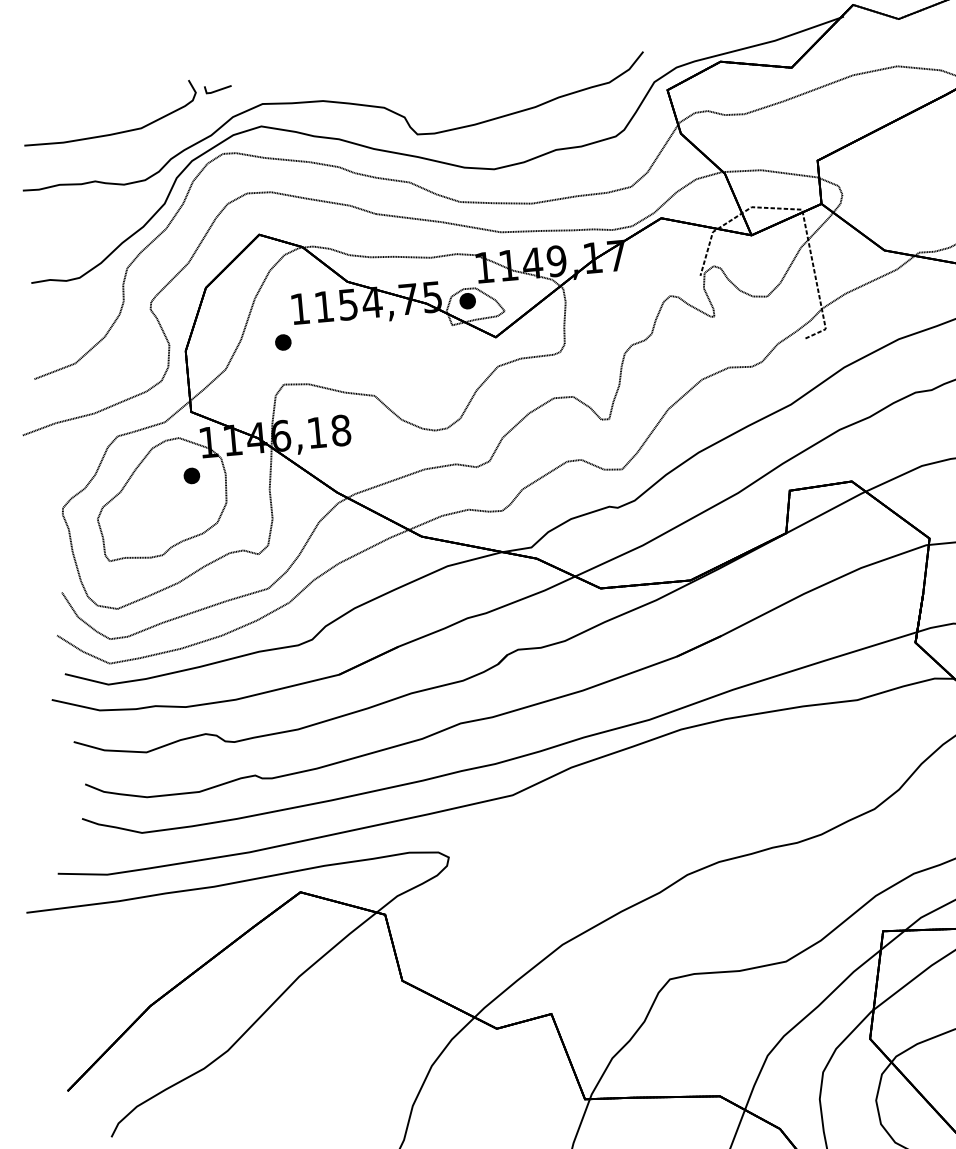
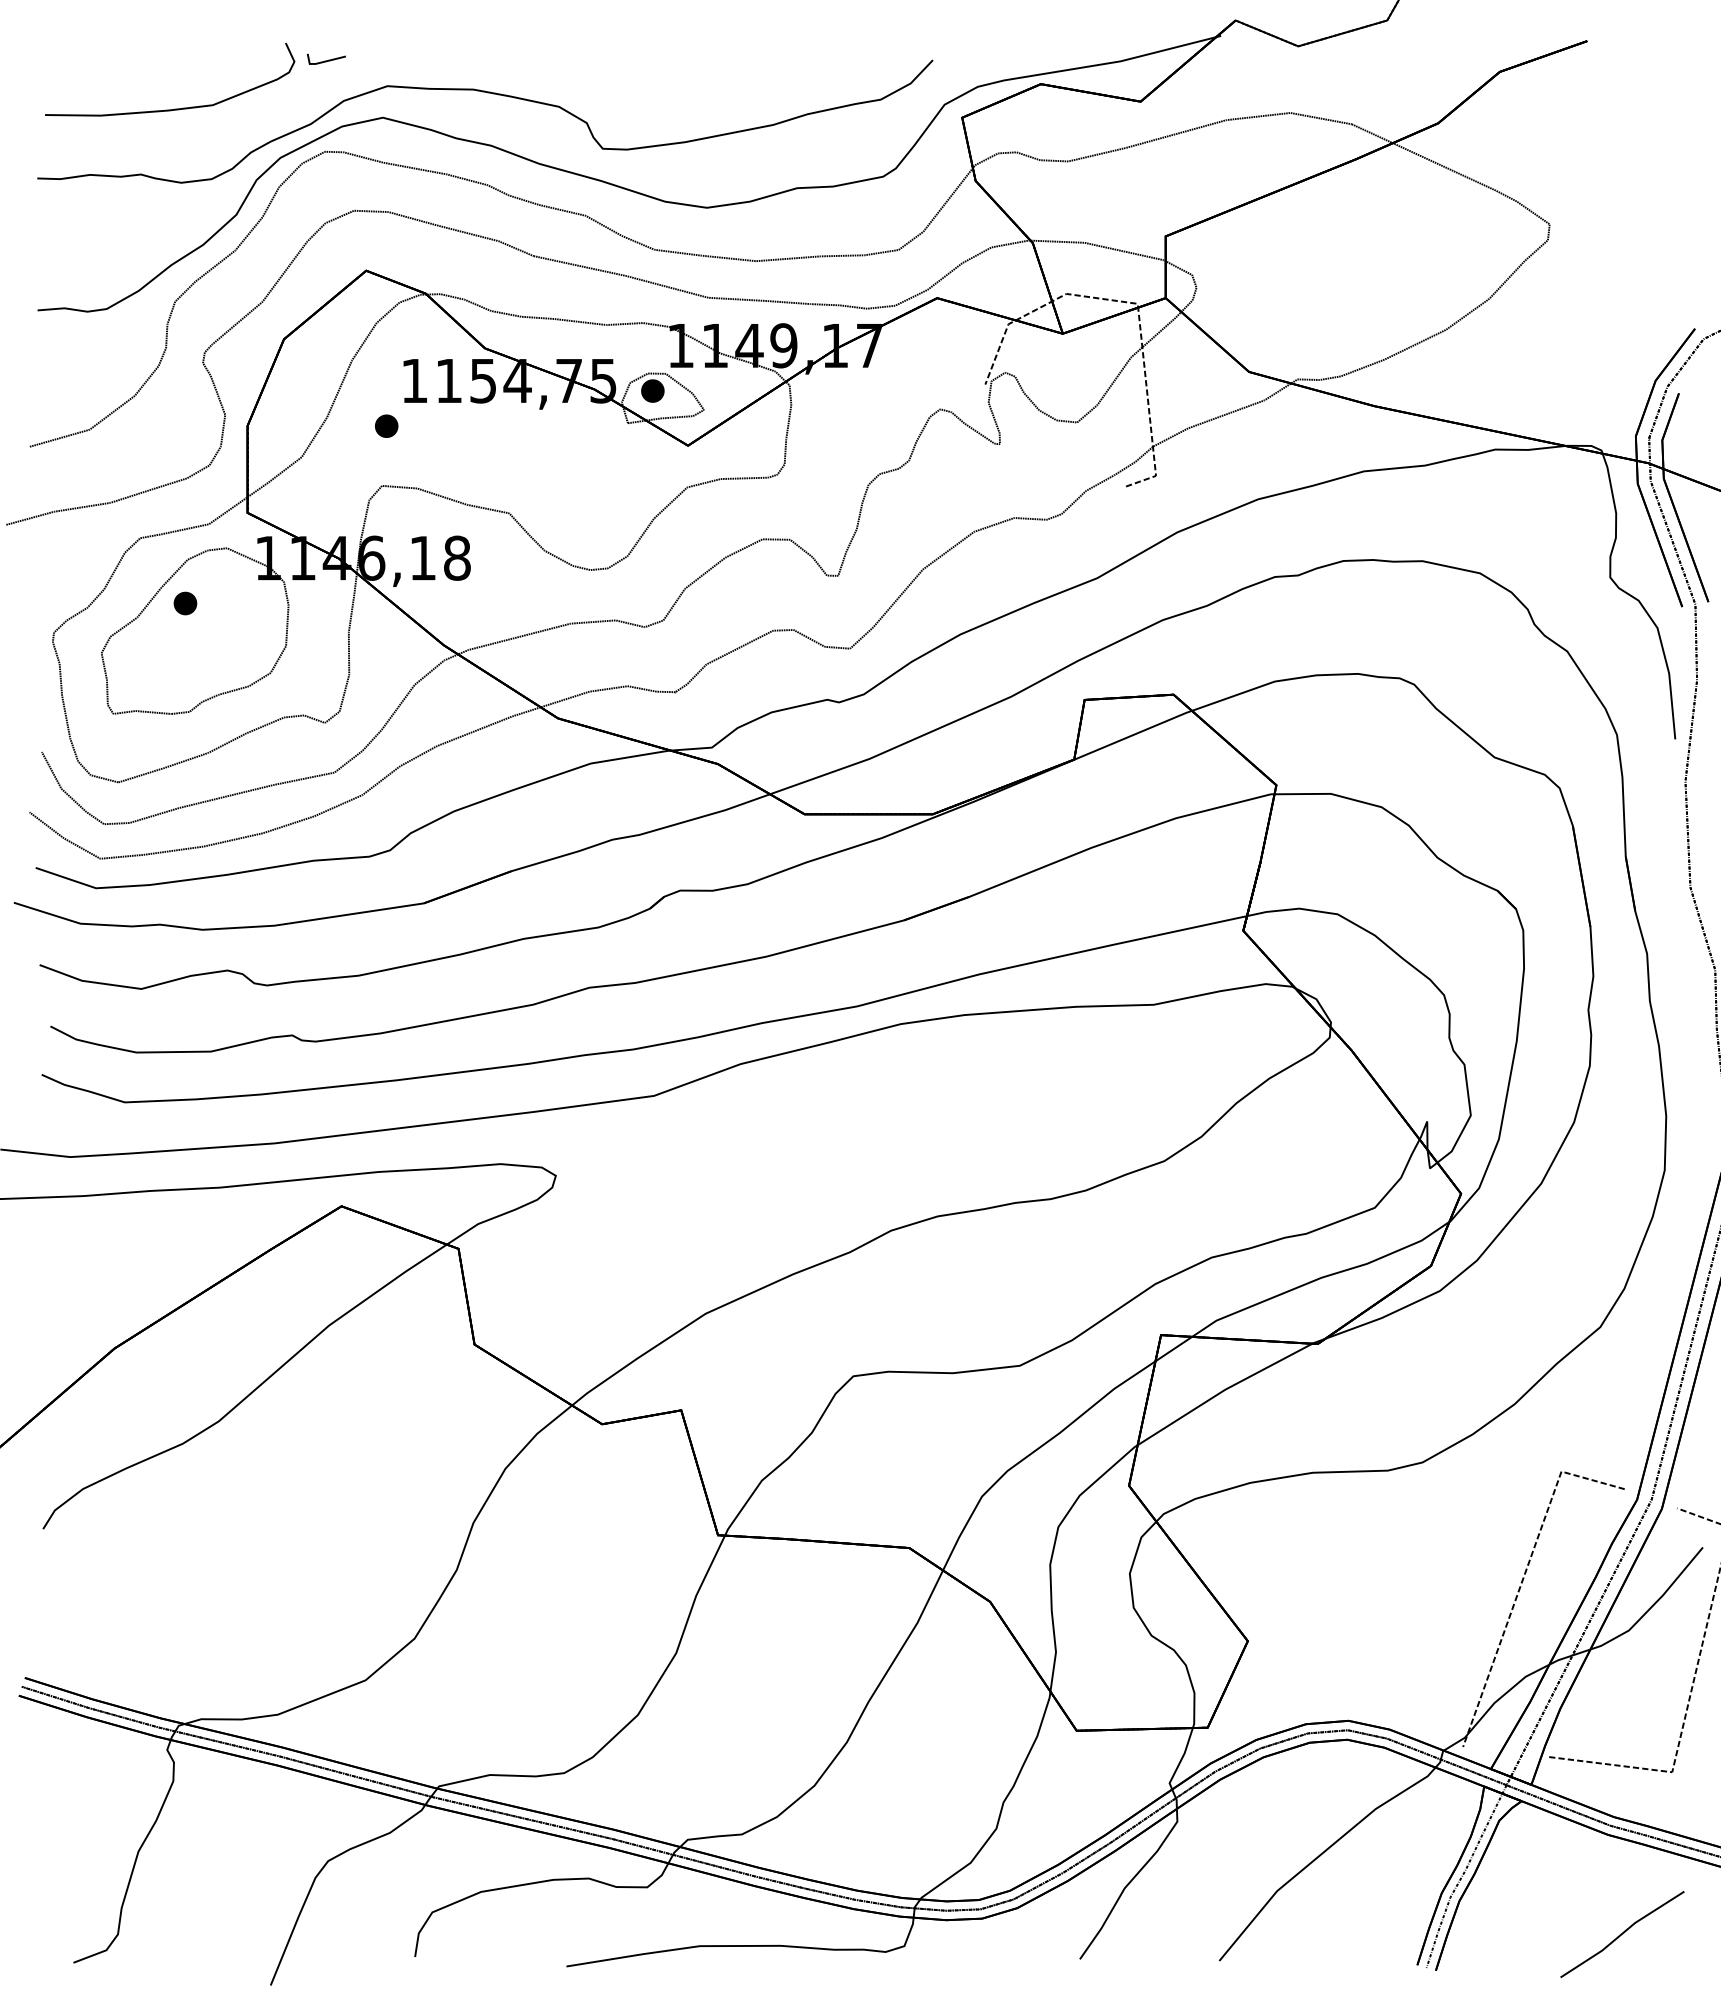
part: (191, 475) -> (185, 603), moved

